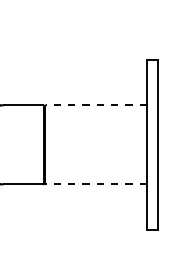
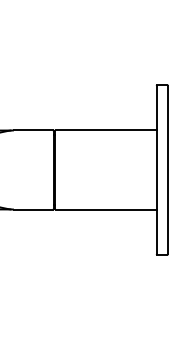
line: (96, 105) -> (106, 130), dashed -> solid
line: (96, 184) -> (106, 209), dashed -> solid

